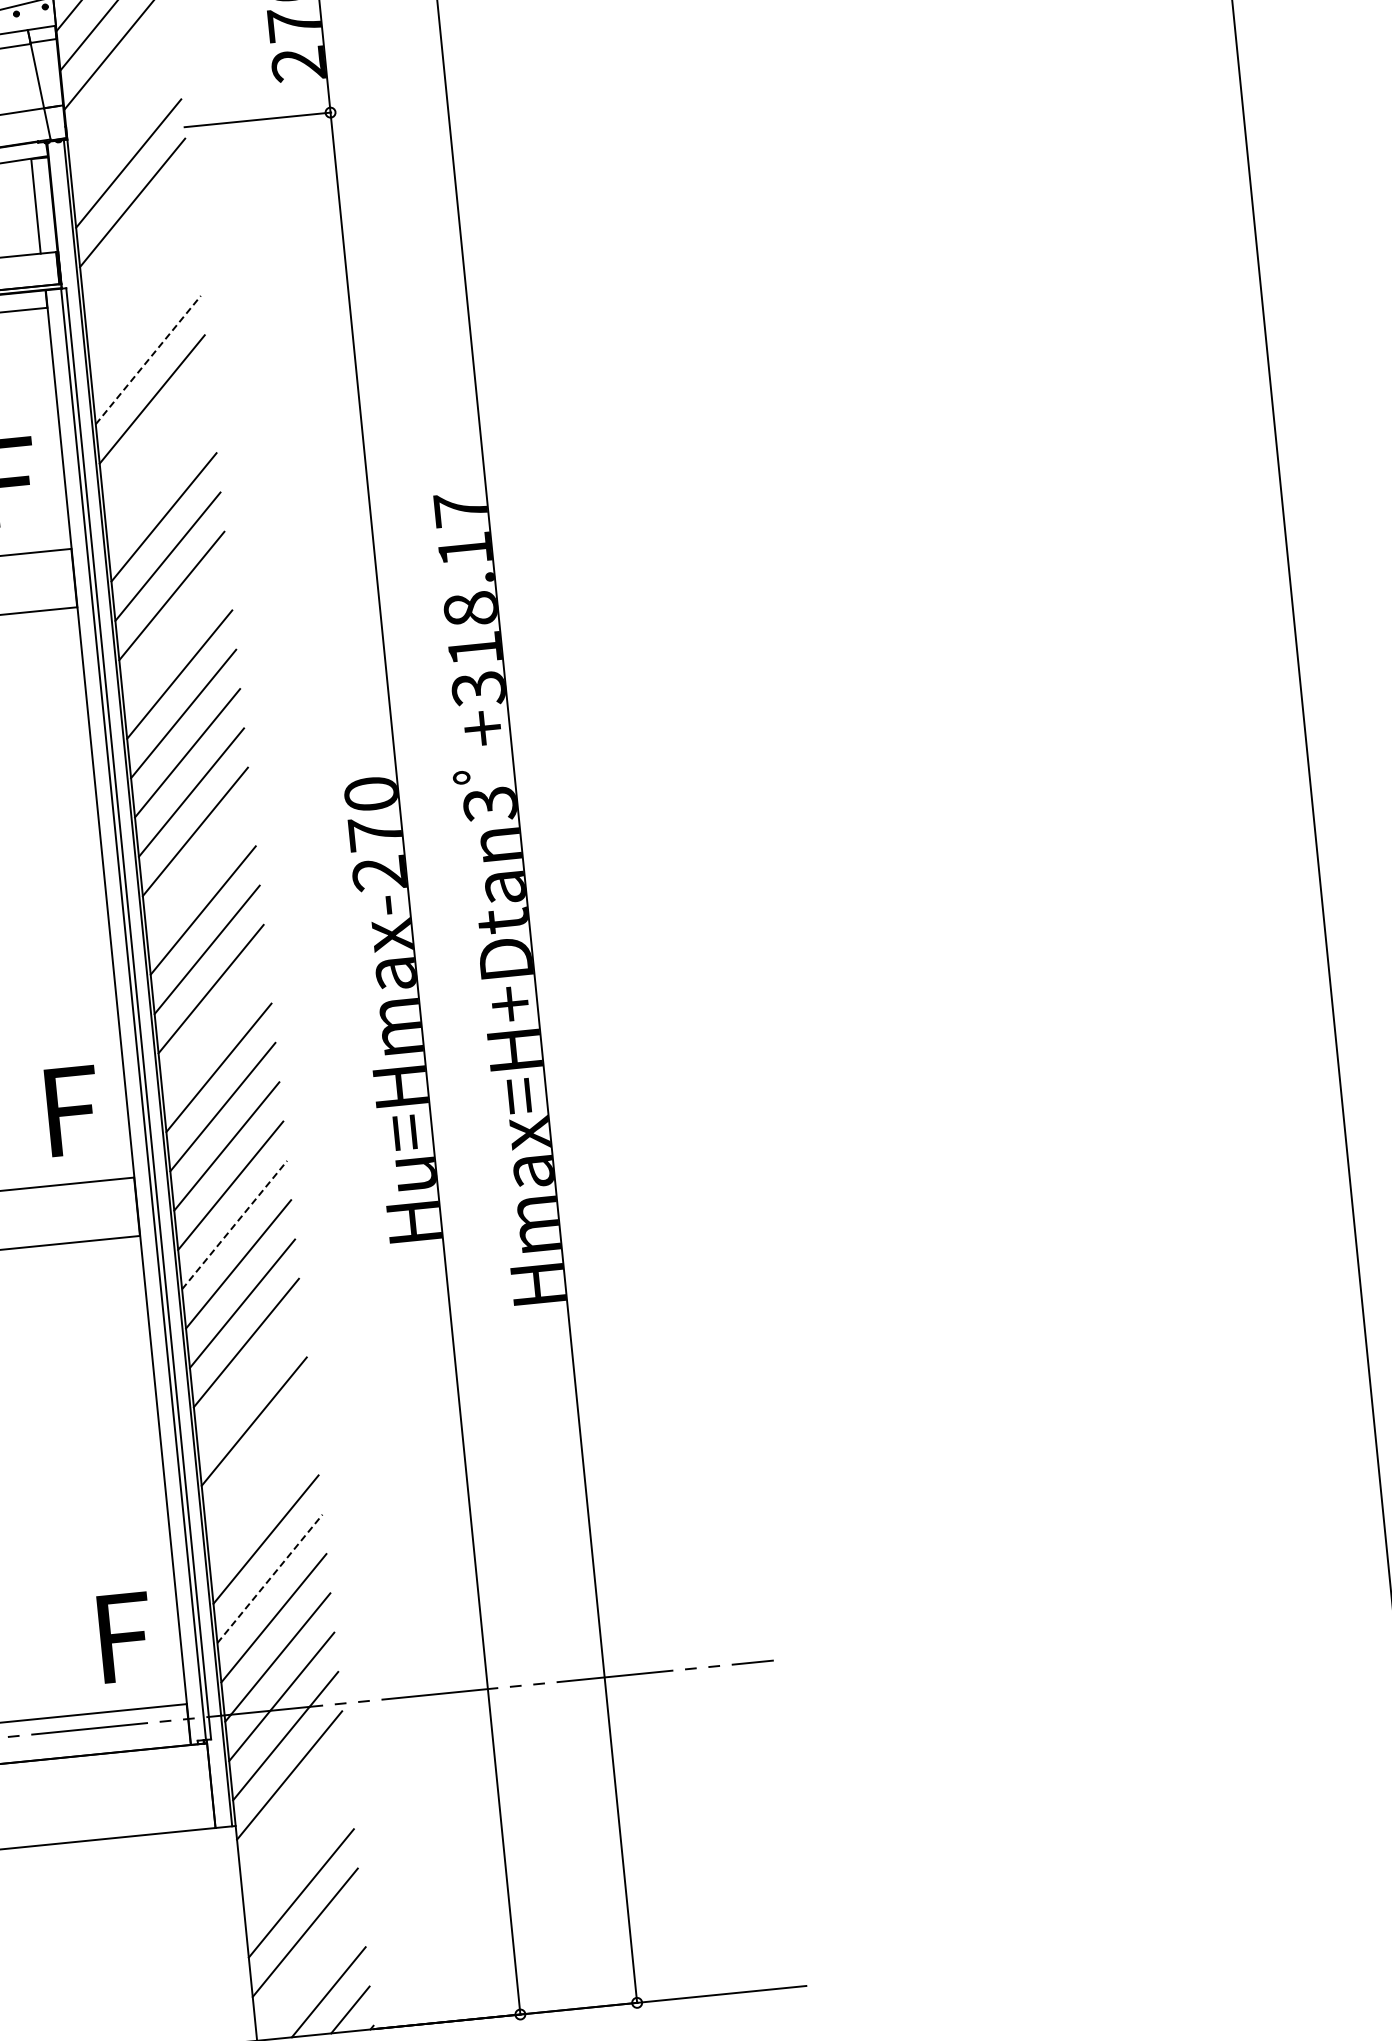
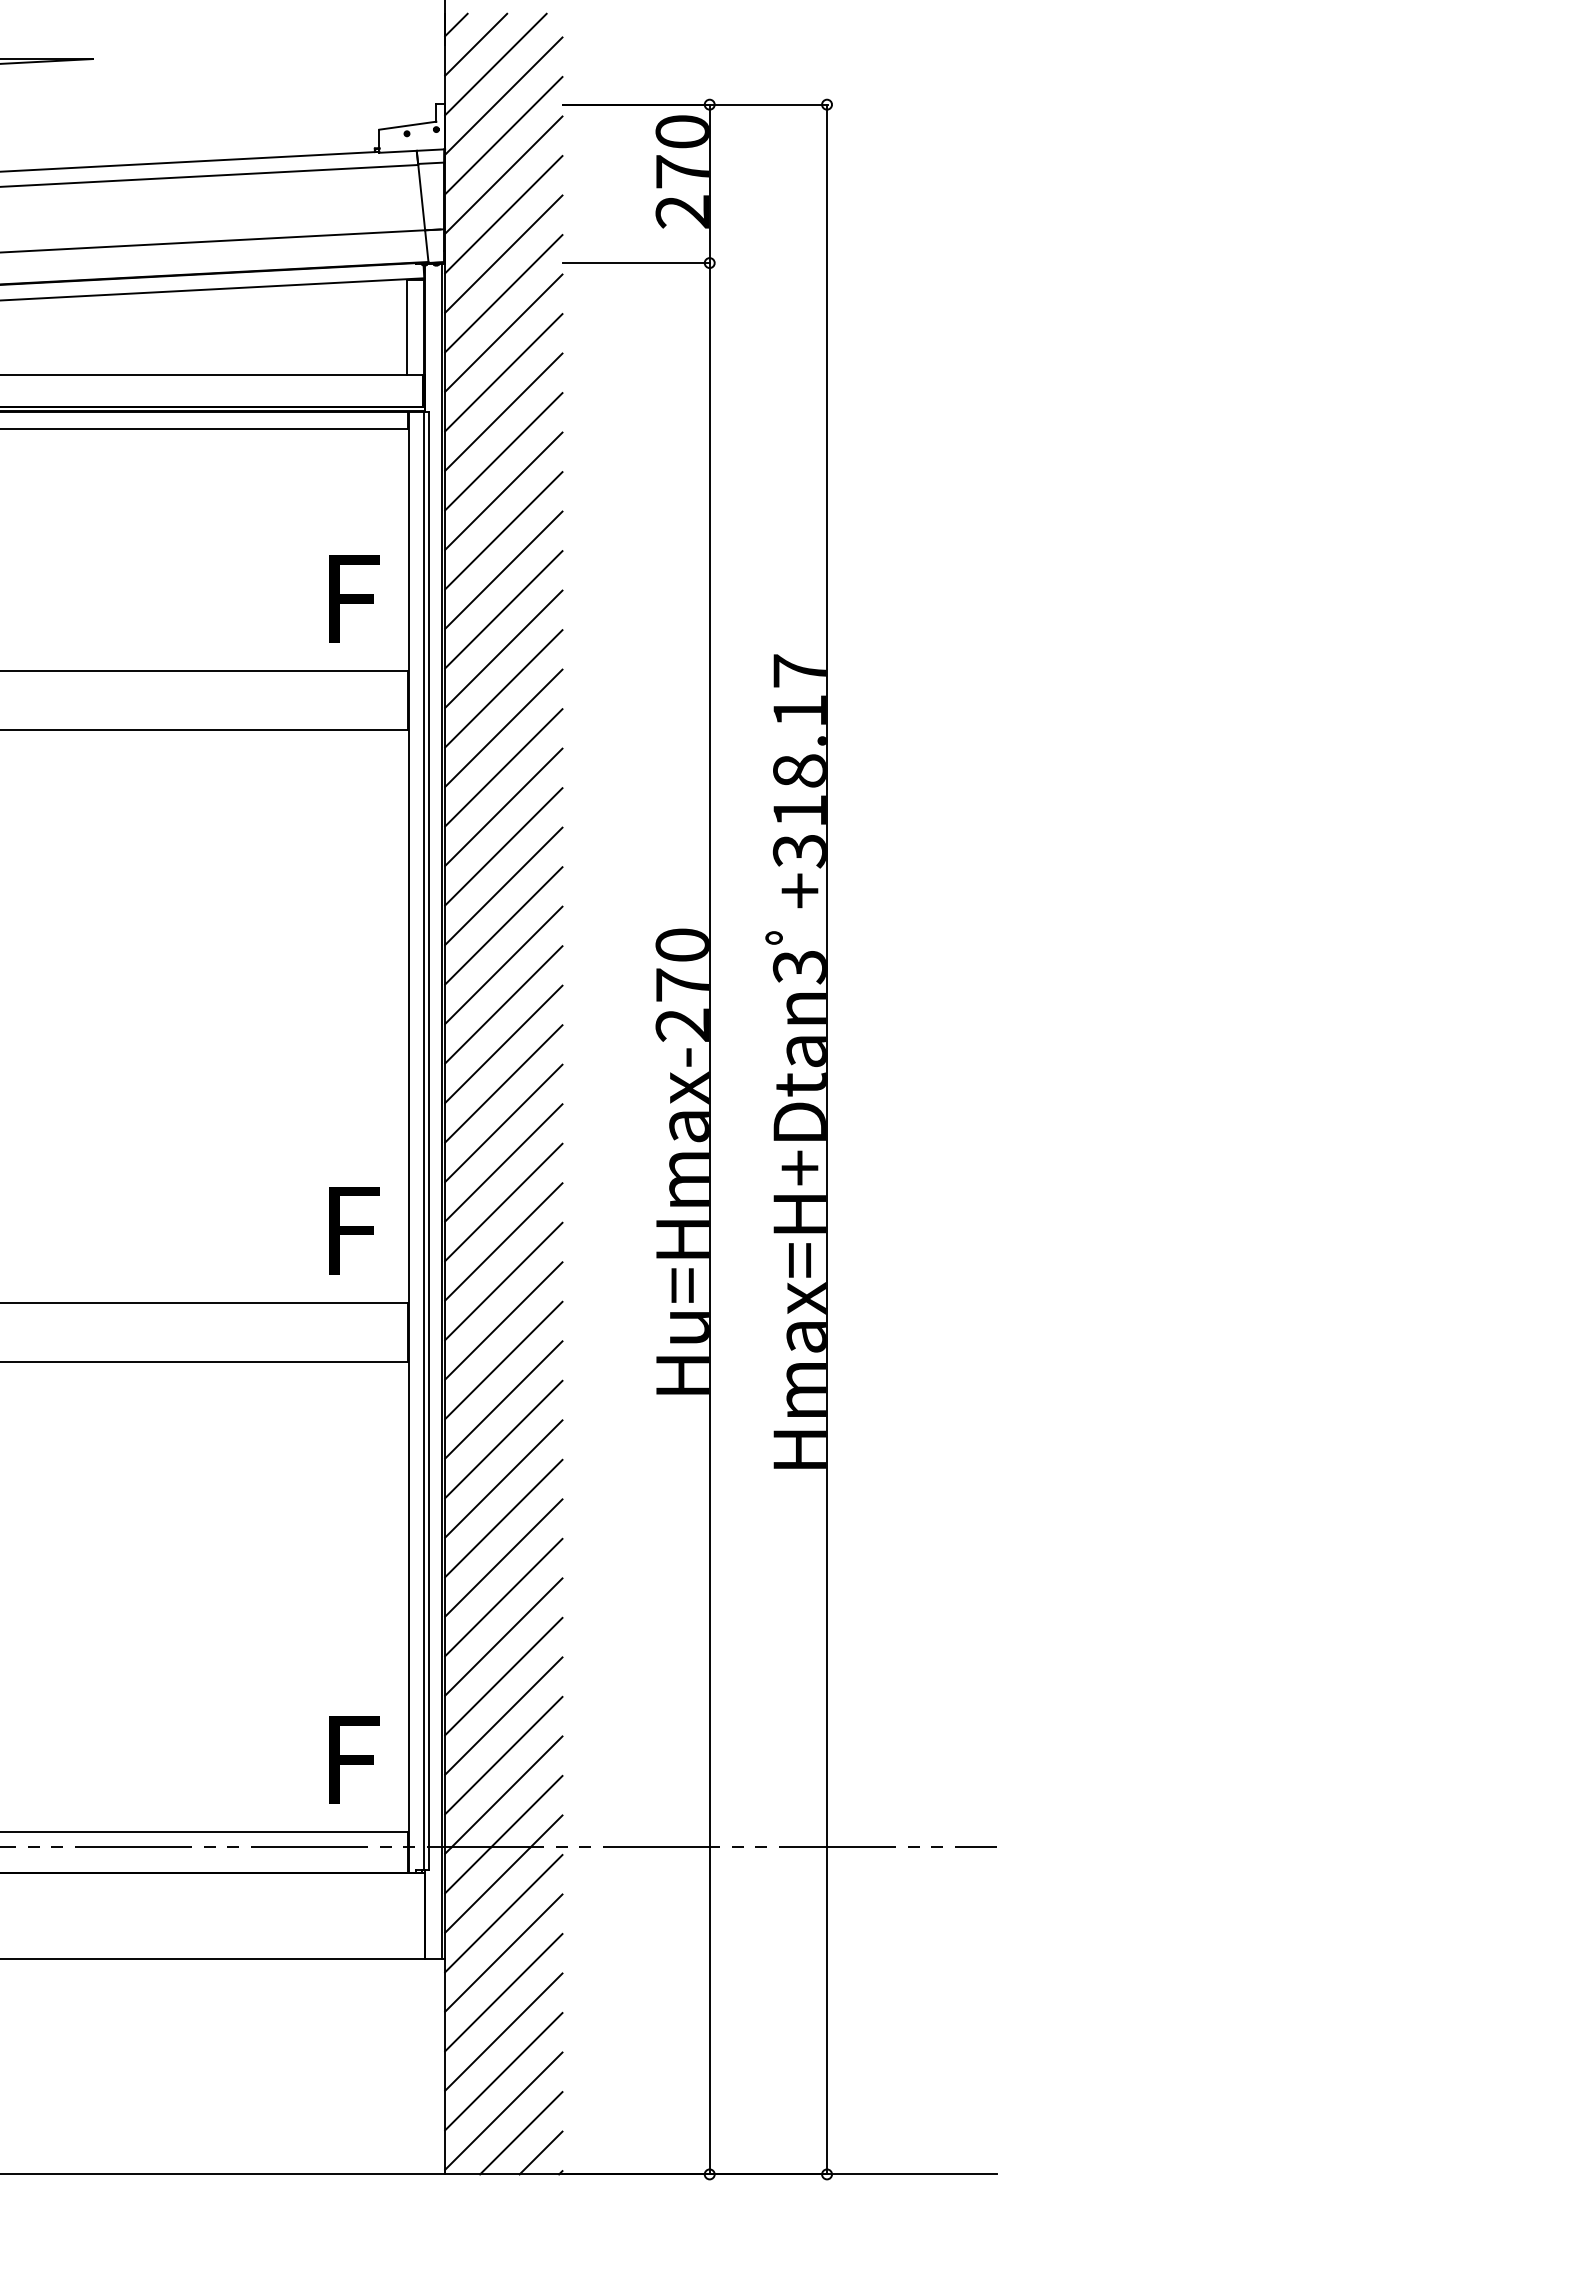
line: (120, 84) -> (503, 214), added
line: (124, 123) -> (503, 253), added
line: (136, 241) -> (503, 372), added
line: (140, 280) -> (503, 411), added
line: (144, 320) -> (503, 451), added
line: (148, 360) -> (503, 491), dashed -> solid
line: (155, 438) -> (503, 569), added
line: (159, 477) -> (503, 609), added
line: (175, 635) -> (503, 767), added
line: (198, 870) -> (503, 1004), added
line: (214, 1028) -> (503, 1162), added
line: (234, 1225) -> (503, 1360), dashed -> solid
line: (250, 1382) -> (503, 1518), added
line: (257, 1460) -> (503, 1597), added
line: (261, 1499) -> (503, 1636), added
line: (269, 1579) -> (503, 1716), dashed -> solid
line: (293, 1814) -> (503, 1952), added
line: (297, 1853) -> (503, 1992), added
line: (308, 1971) -> (503, 2110), added

